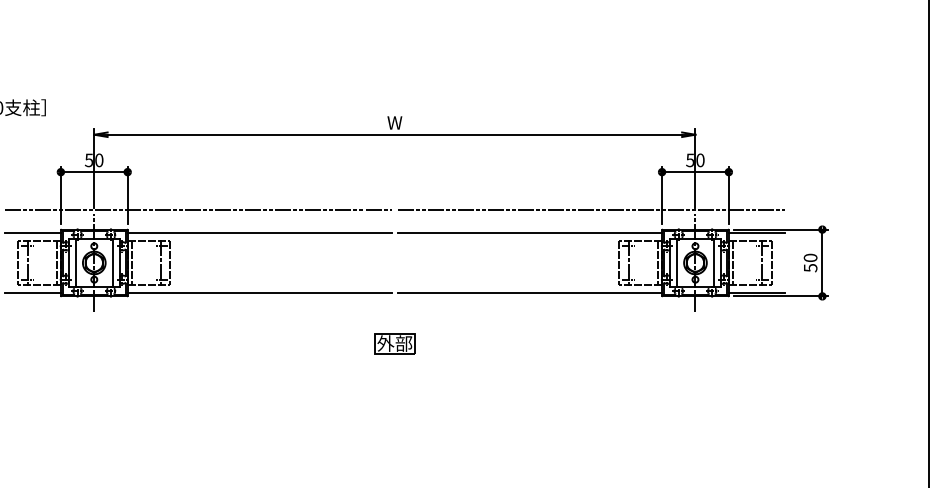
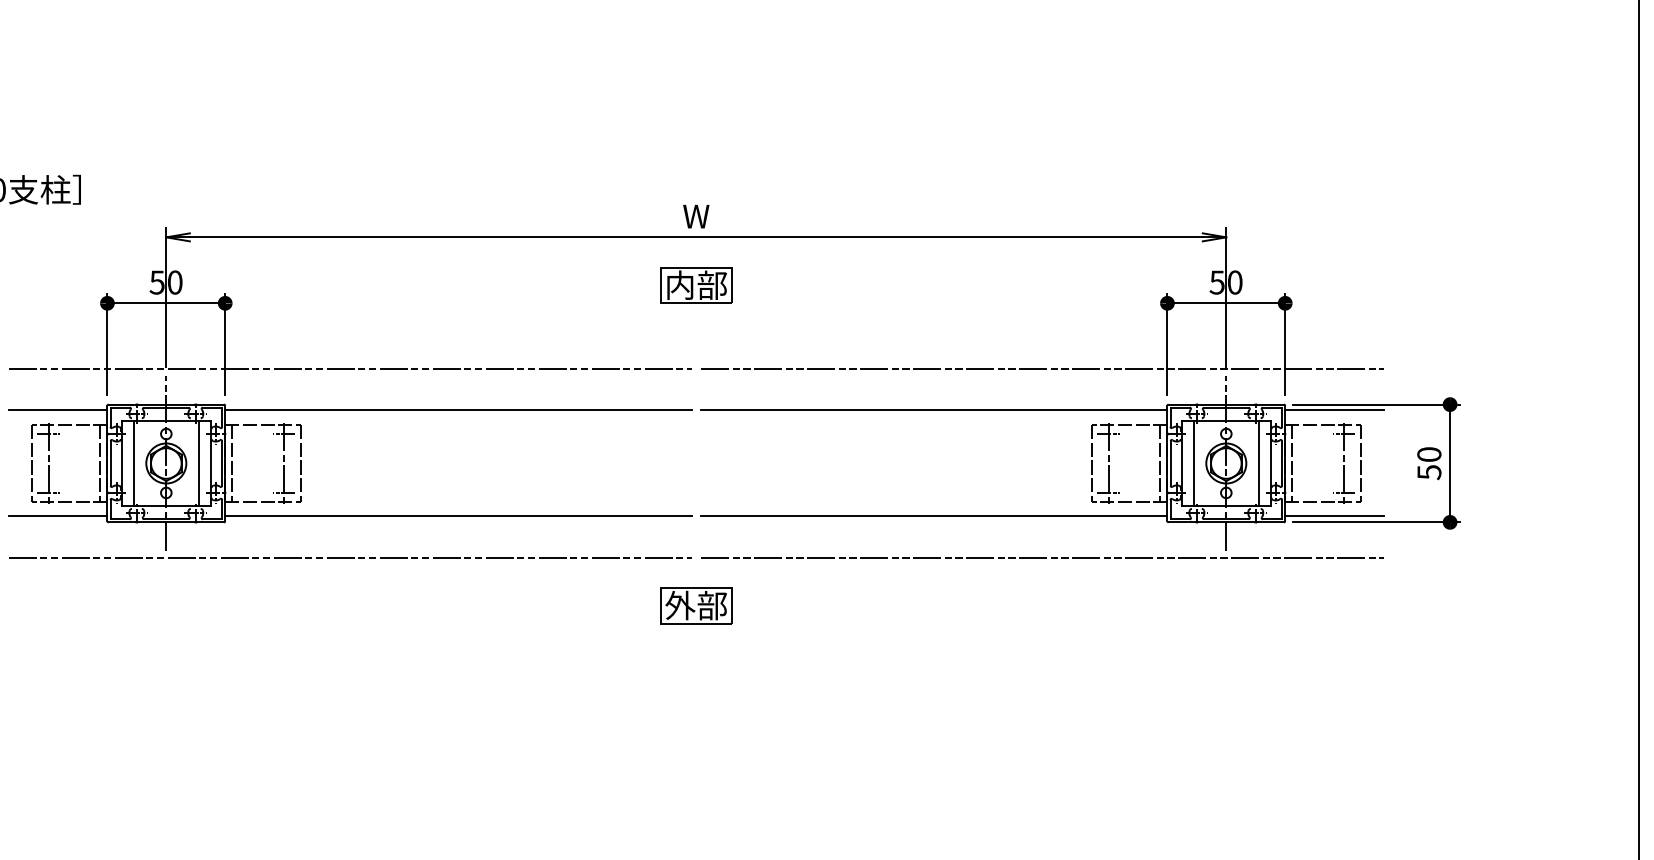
part: (394, 161) -> (695, 284), added
line: (198, 316) -> (350, 557), added
line: (590, 316) -> (1041, 557), added

